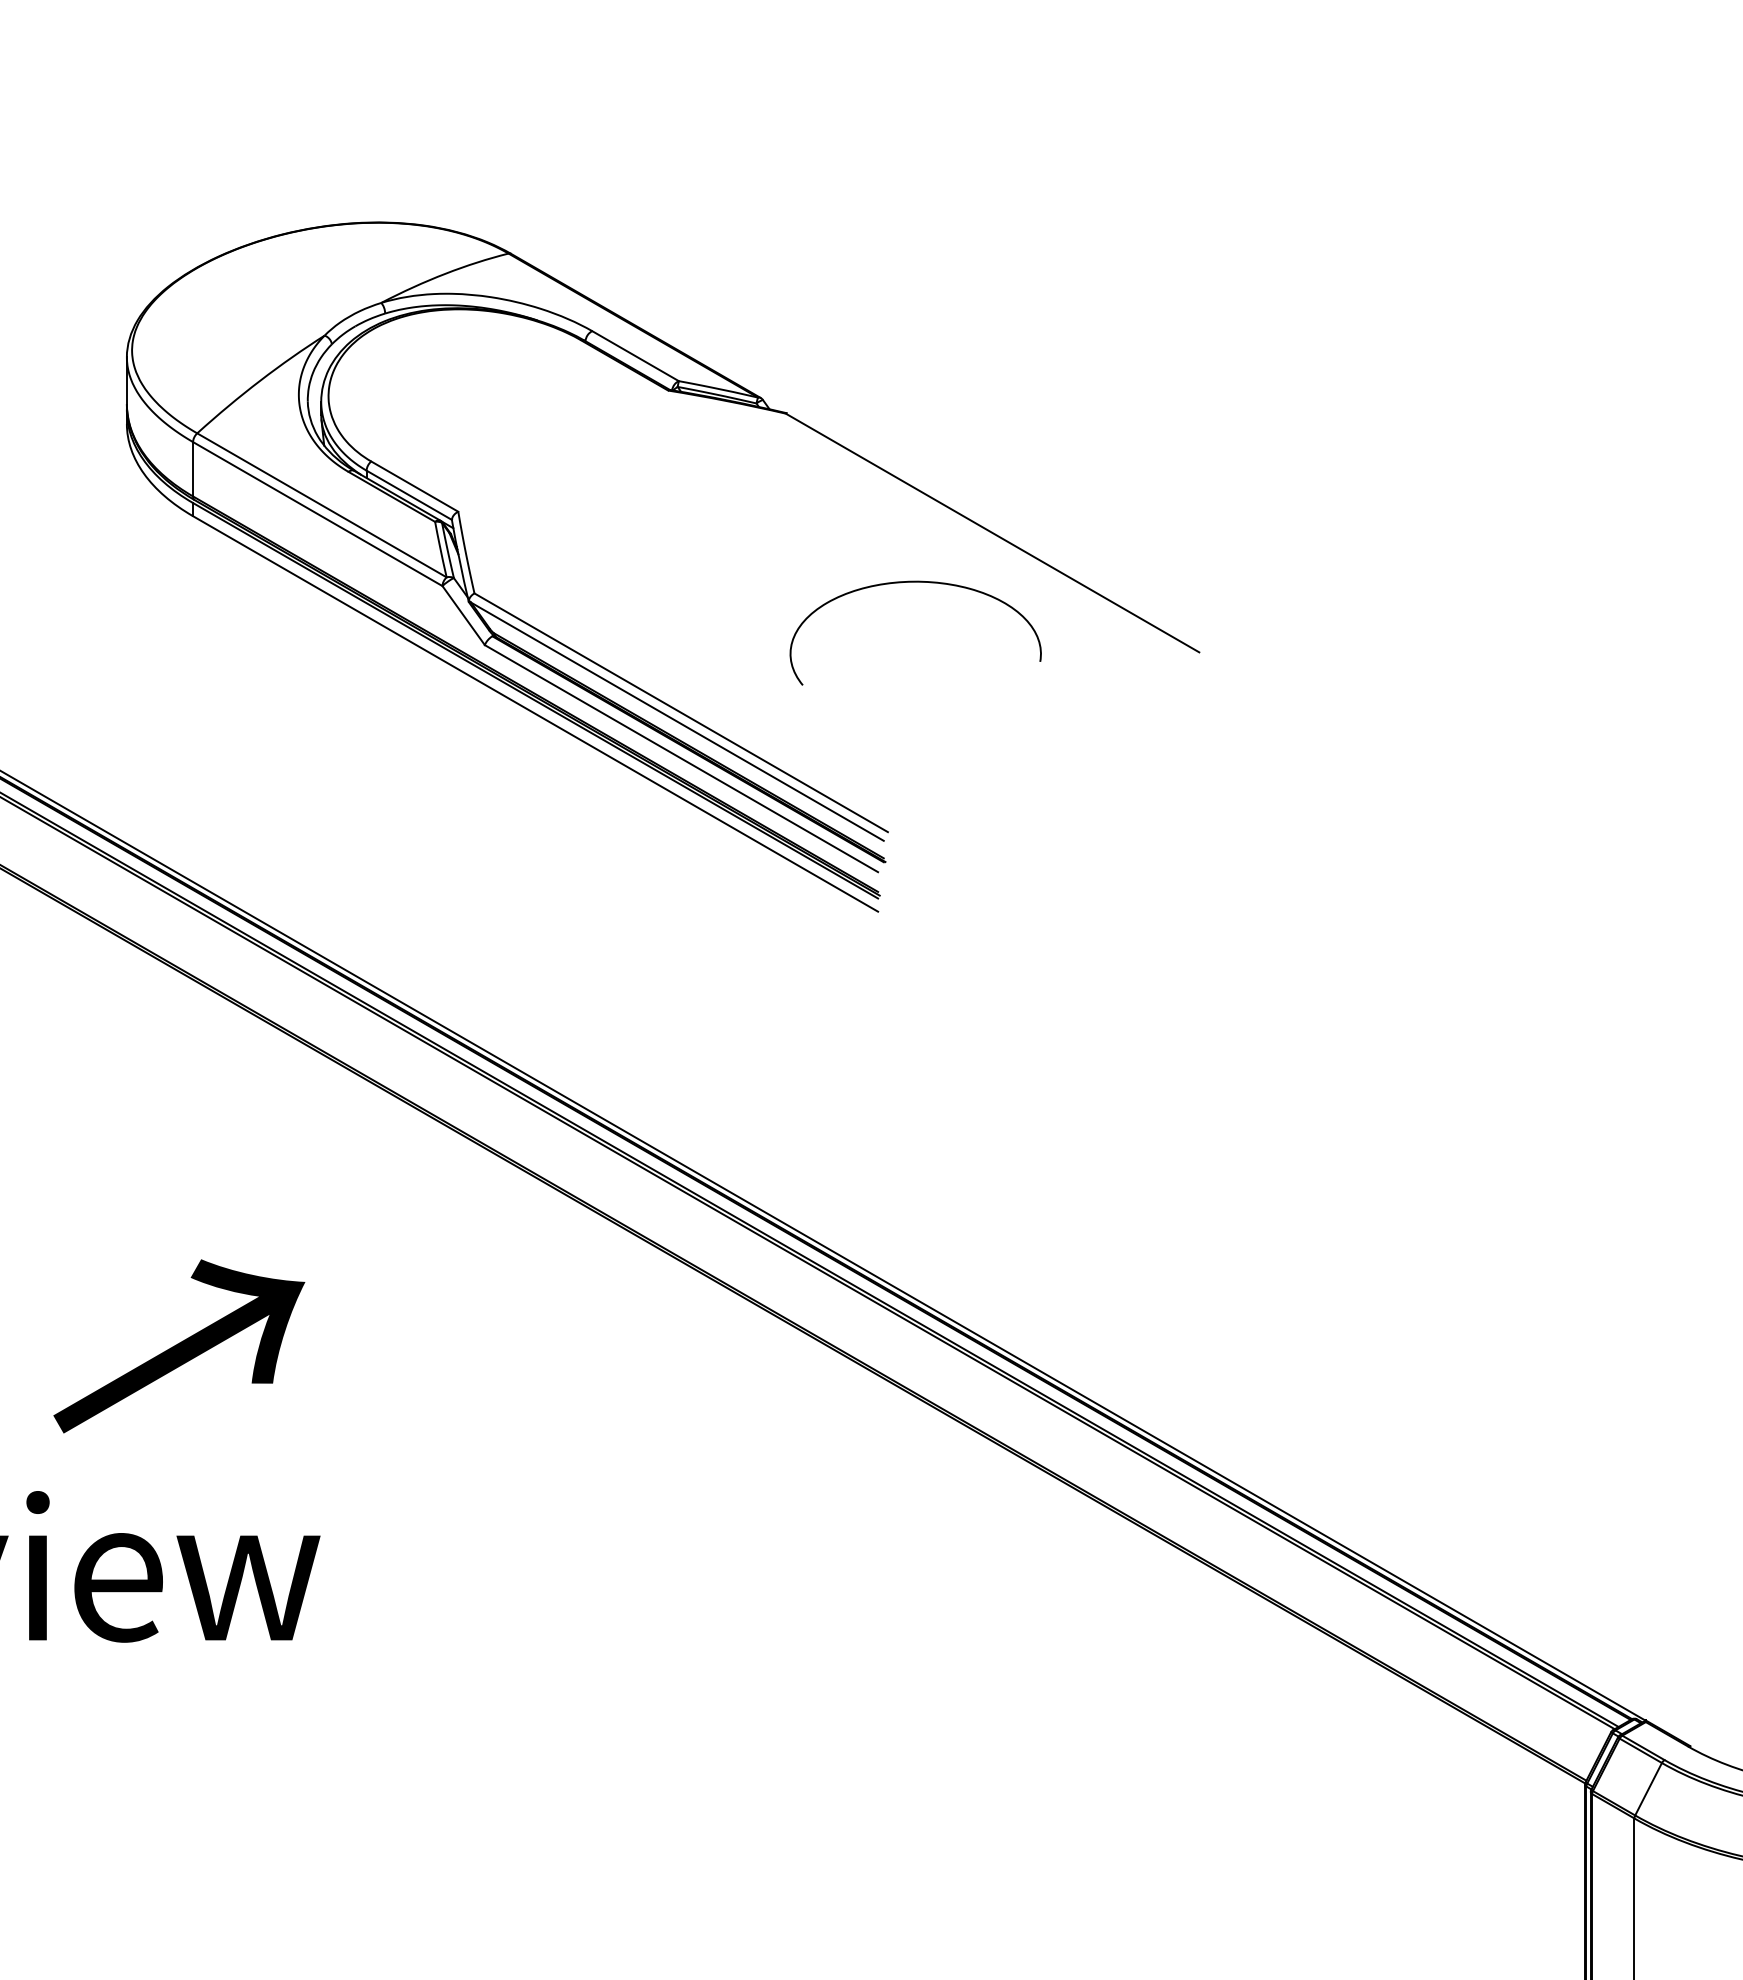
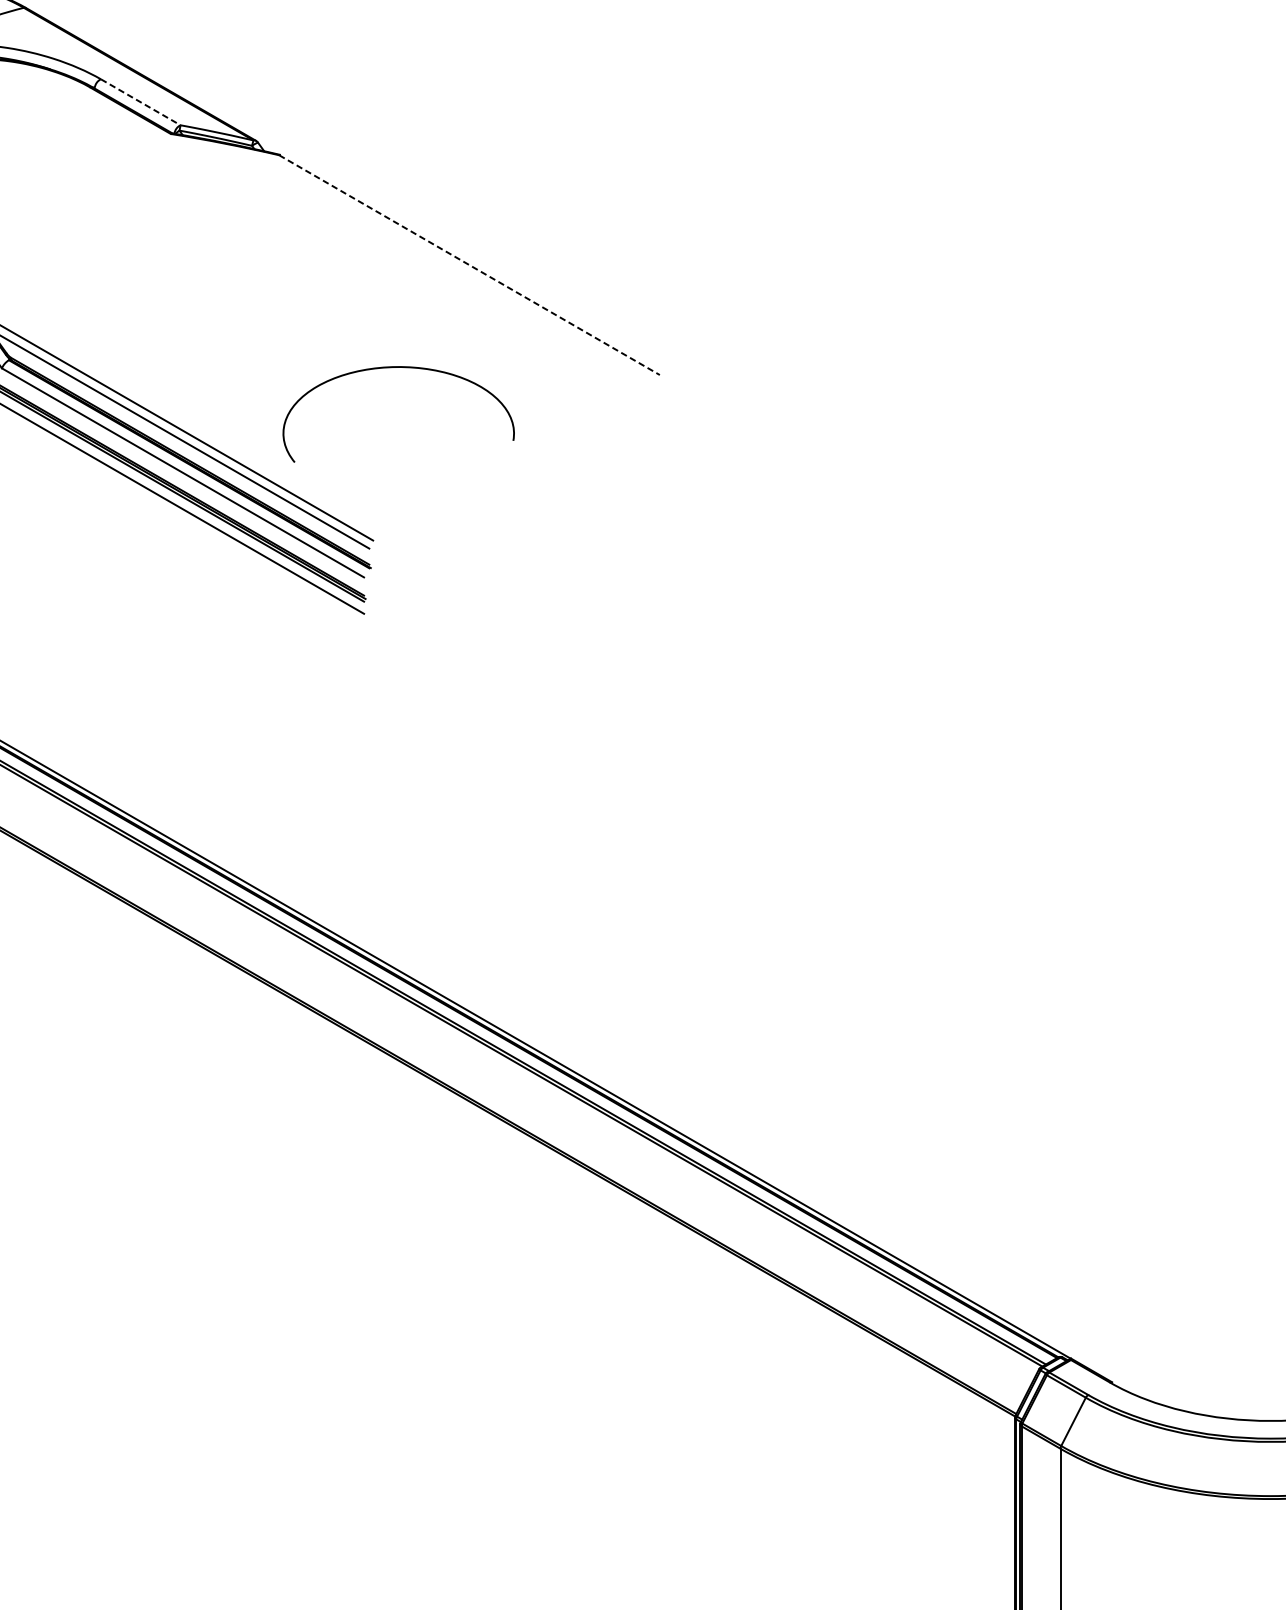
line: (635, 356) -> (140, 102), solid -> dashed
line: (992, 533) -> (469, 265), solid -> dashed
curve: (915, 582) -> (398, 367), moved

